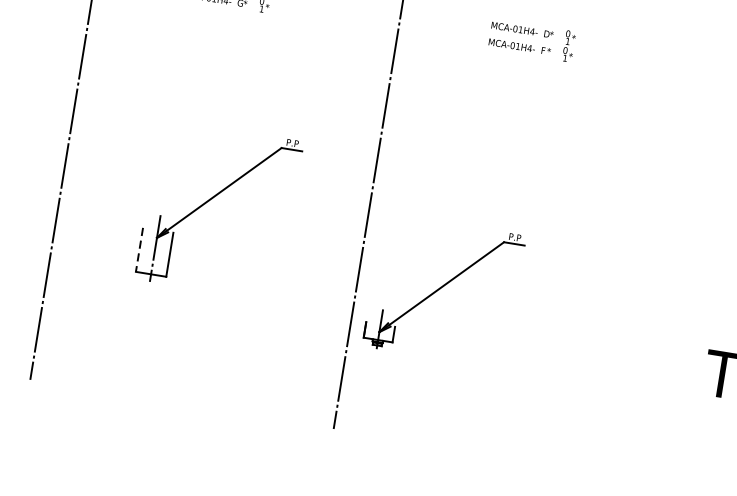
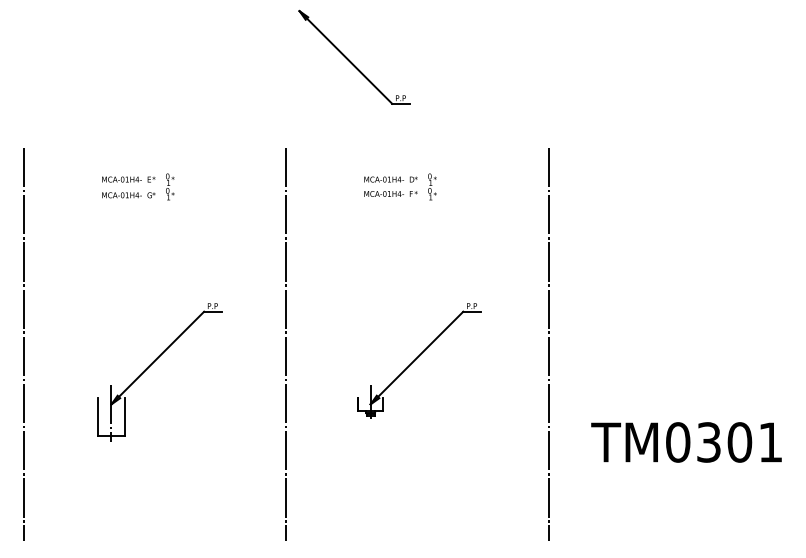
line: (139, 250) -> (98, 417), dashed -> solid
line: (673, 250) -> (548, 344), added
part: (444, 290) -> (419, 360), moved

